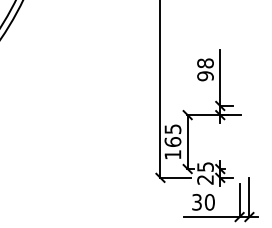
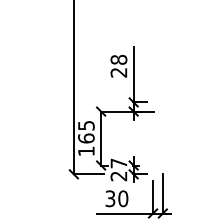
text: (205, 76) -> (118, 72), 98 -> 28
text: (205, 166) -> (118, 162), 25 -> 27

